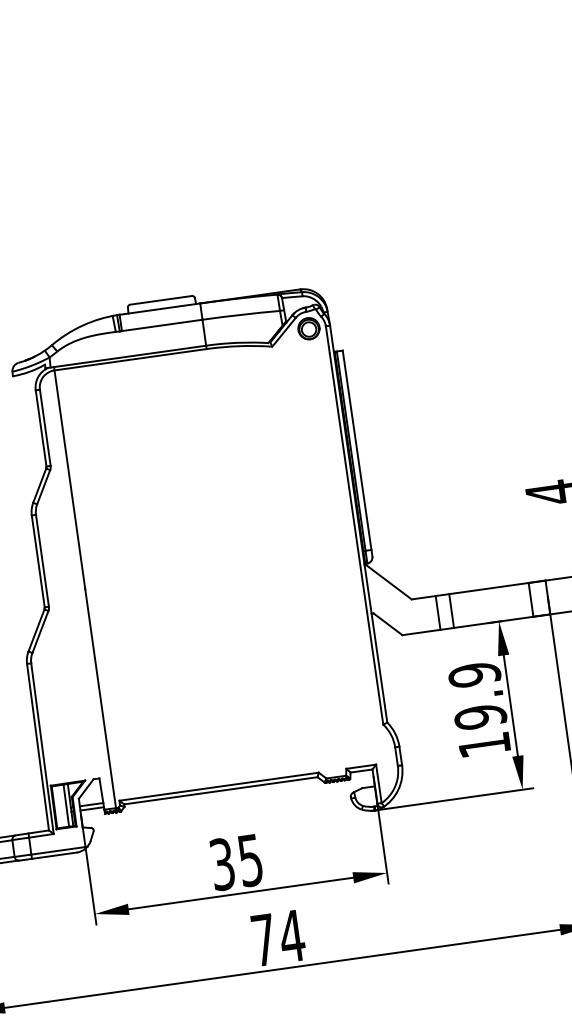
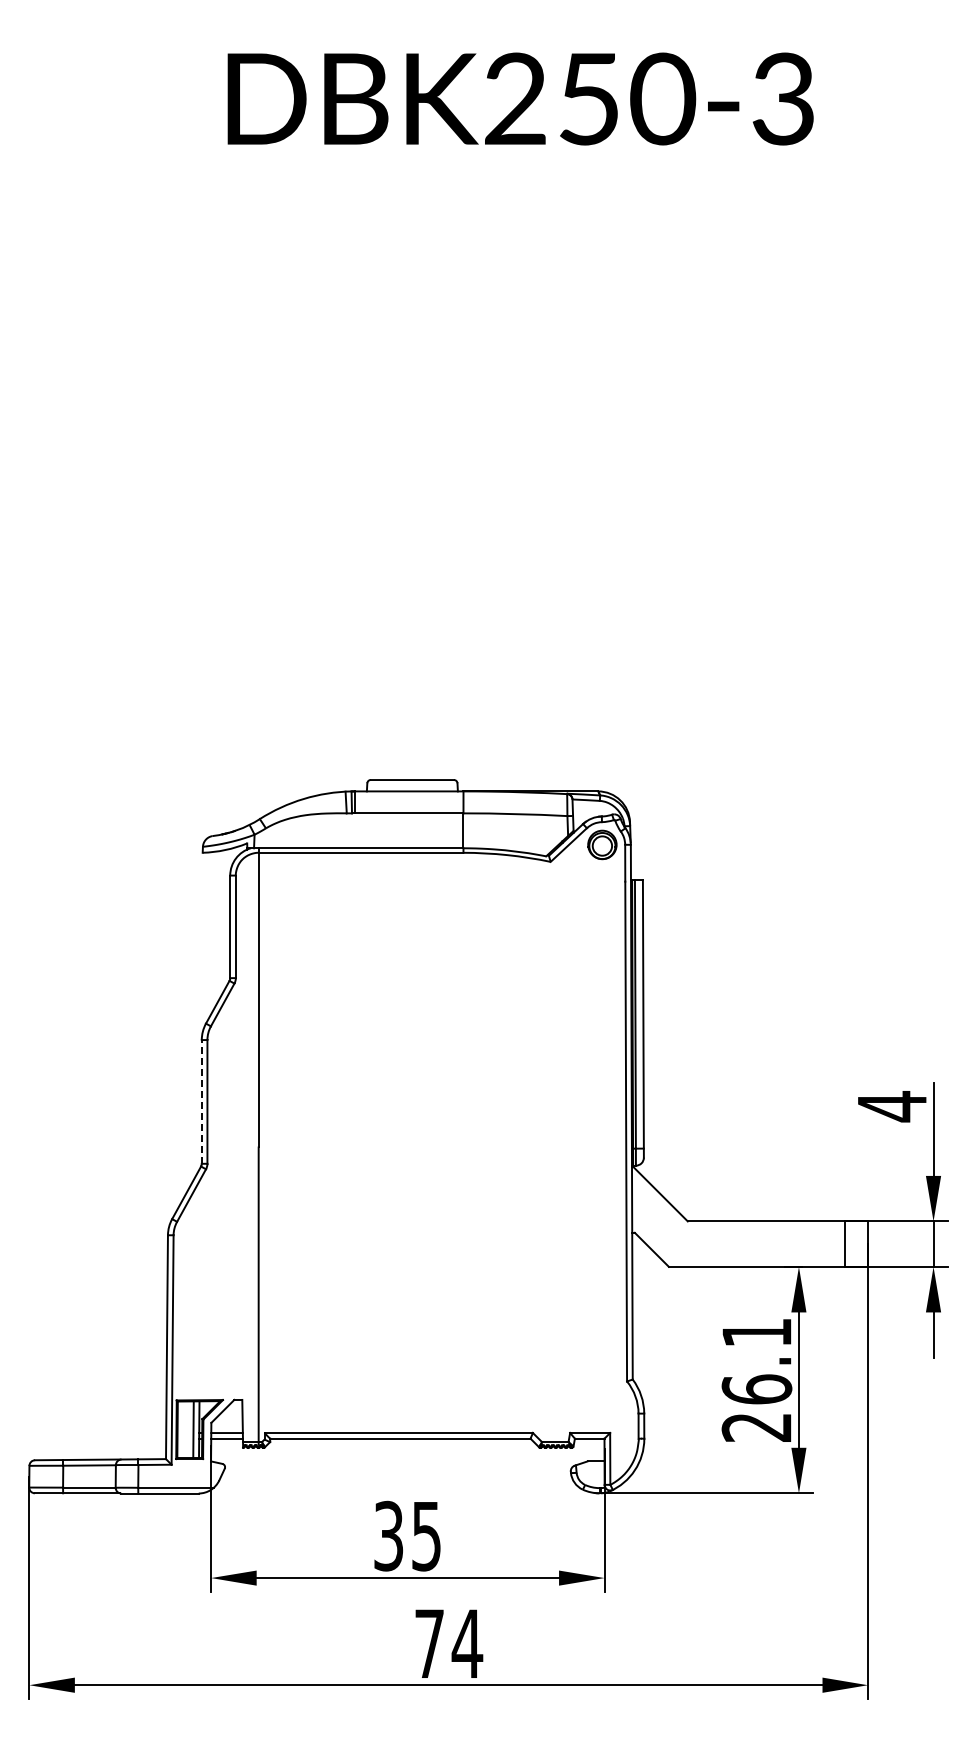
line: (38, 561) -> (201, 1101), solid -> dashed
line: (451, 610) -> (738, 1243), removed
line: (438, 612) -> (720, 1243), removed
text: (479, 709) -> (756, 1379), 19.9 -> 26.1

